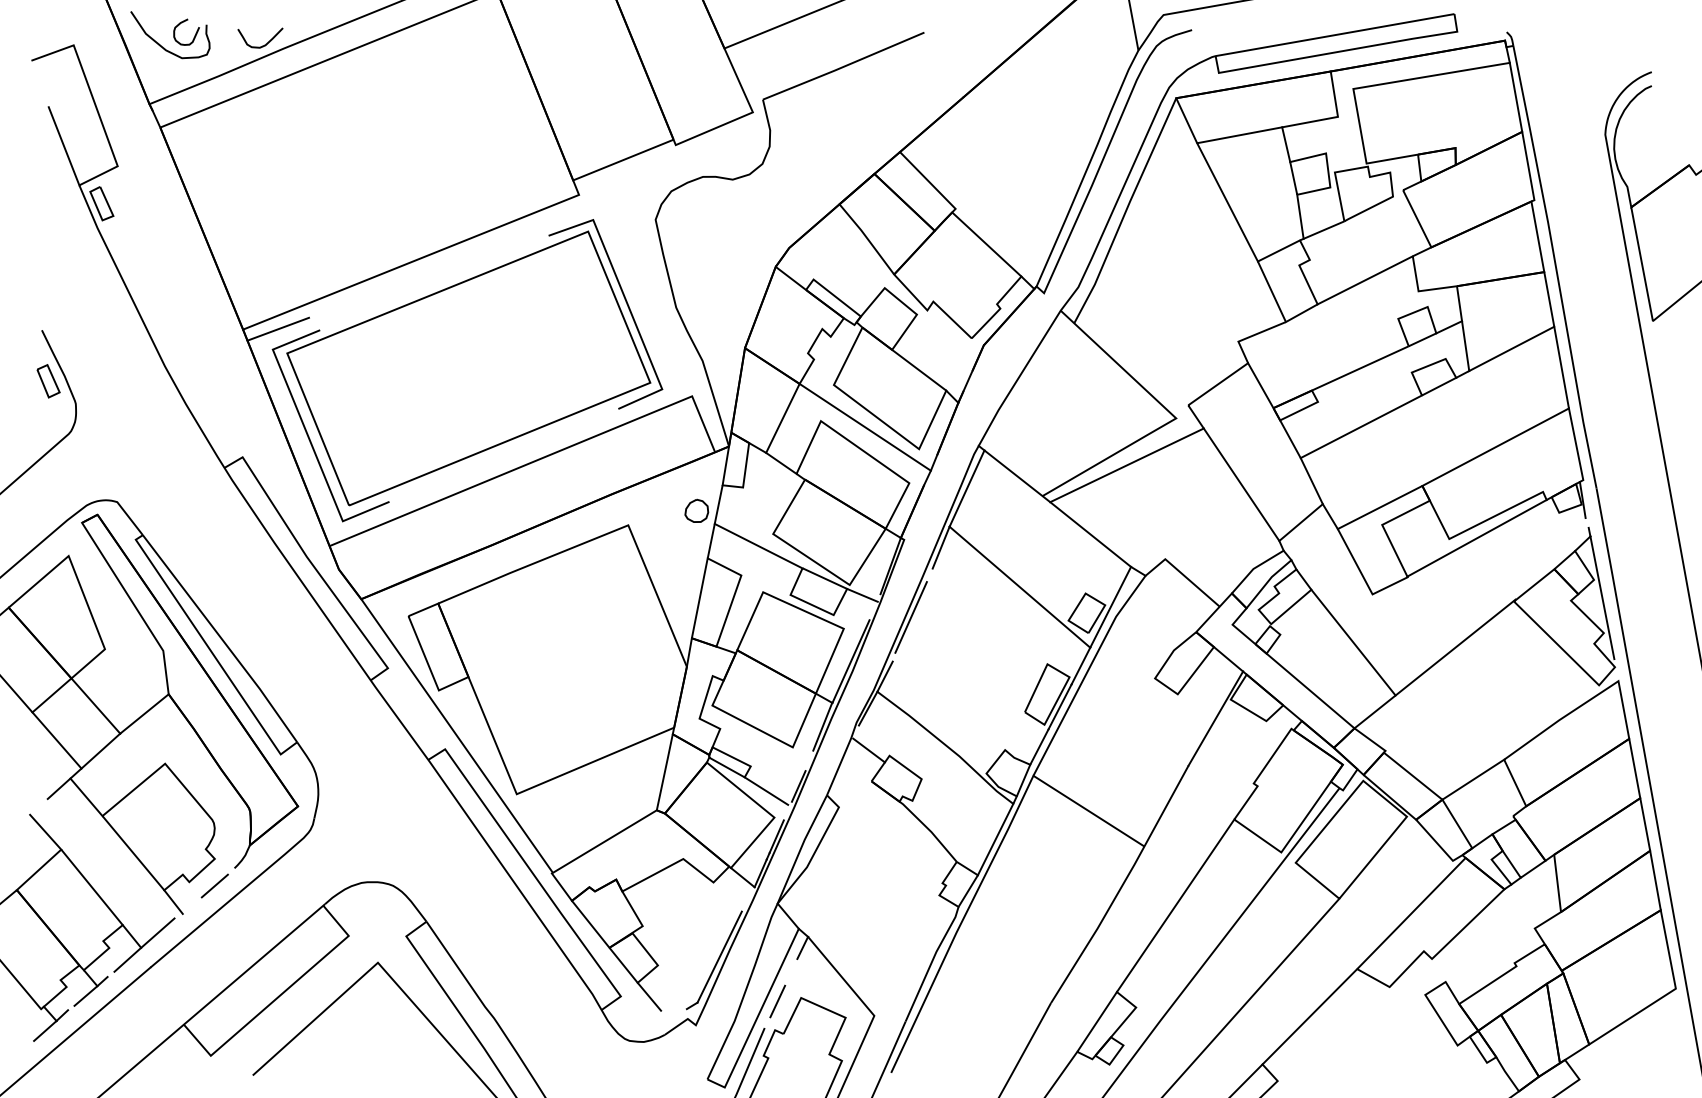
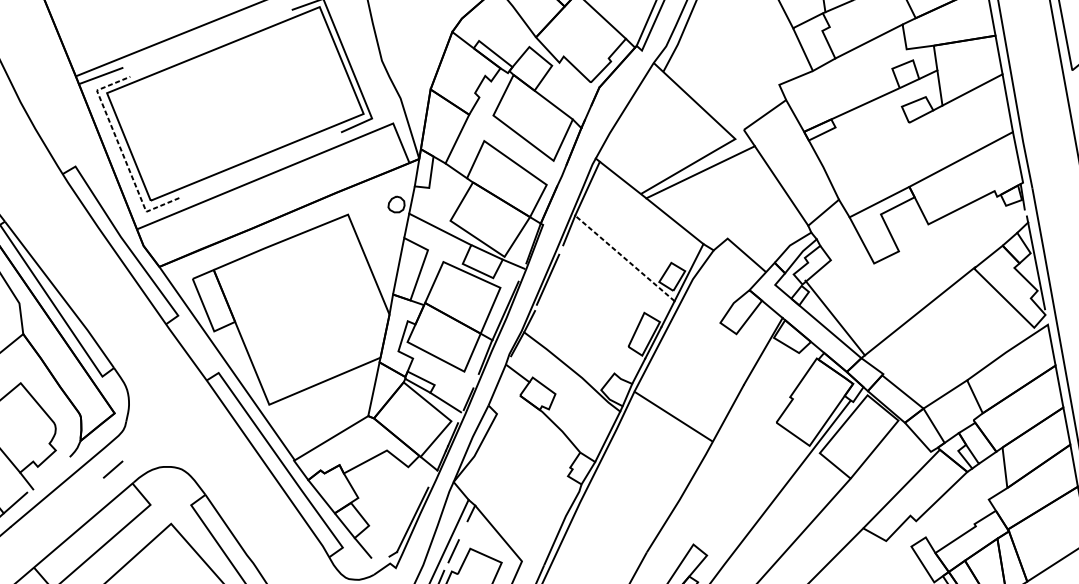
line: (864, 426) -> (515, 144), removed
line: (1360, 426) -> (865, 144), removed
line: (307, 434) -> (121, 150), solid -> dashed
line: (1476, 537) -> (947, 223), removed
line: (1019, 587) -> (624, 258), solid -> dashed
line: (1353, 642) -> (835, 318), moved
line: (214, 885) -> (112, 469), moved
line: (1175, 905) -> (734, 483), removed

